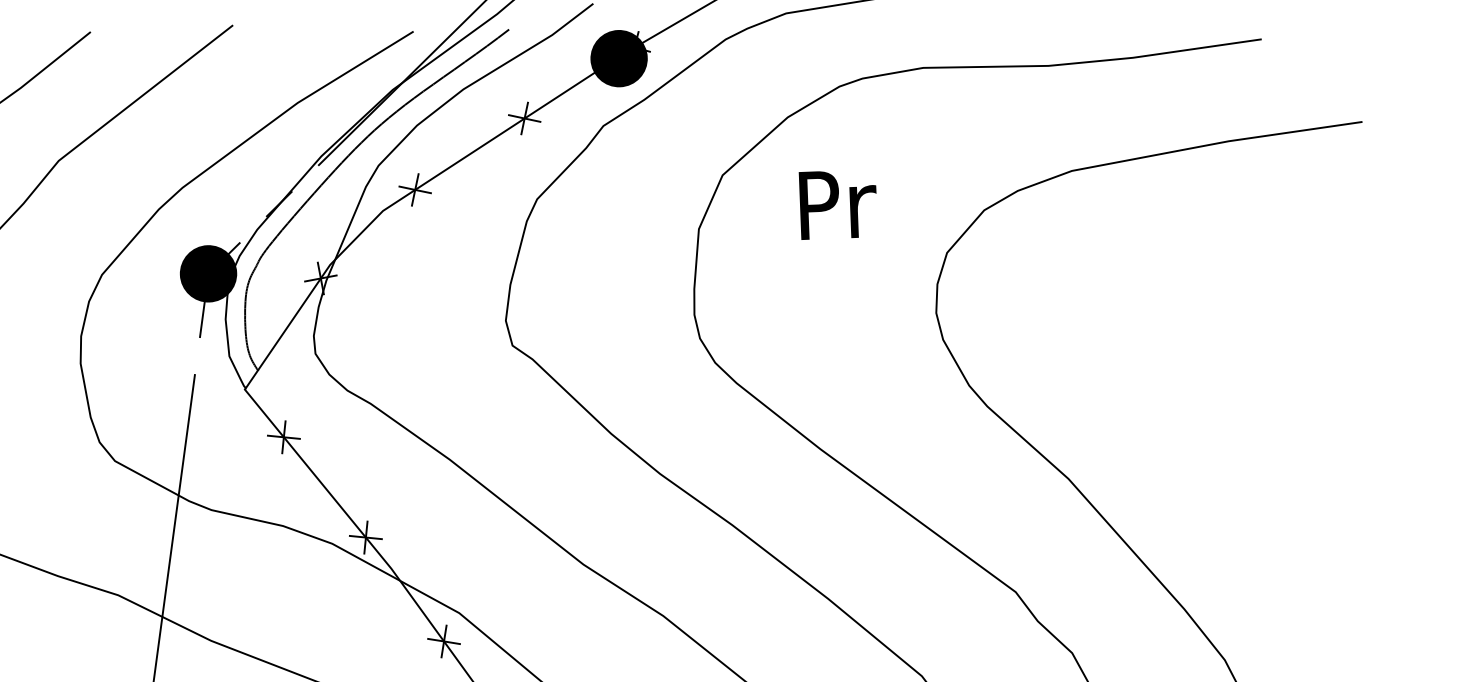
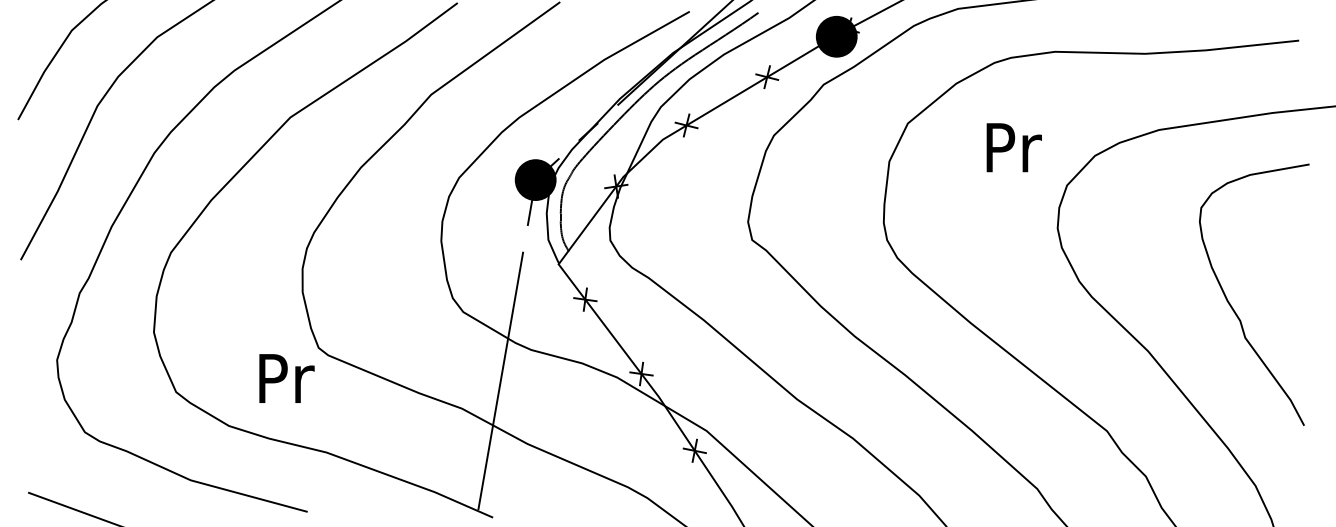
text: (837, 204) -> (1013, 147), moved
curve: (1186, 416) -> (1234, 309), added

